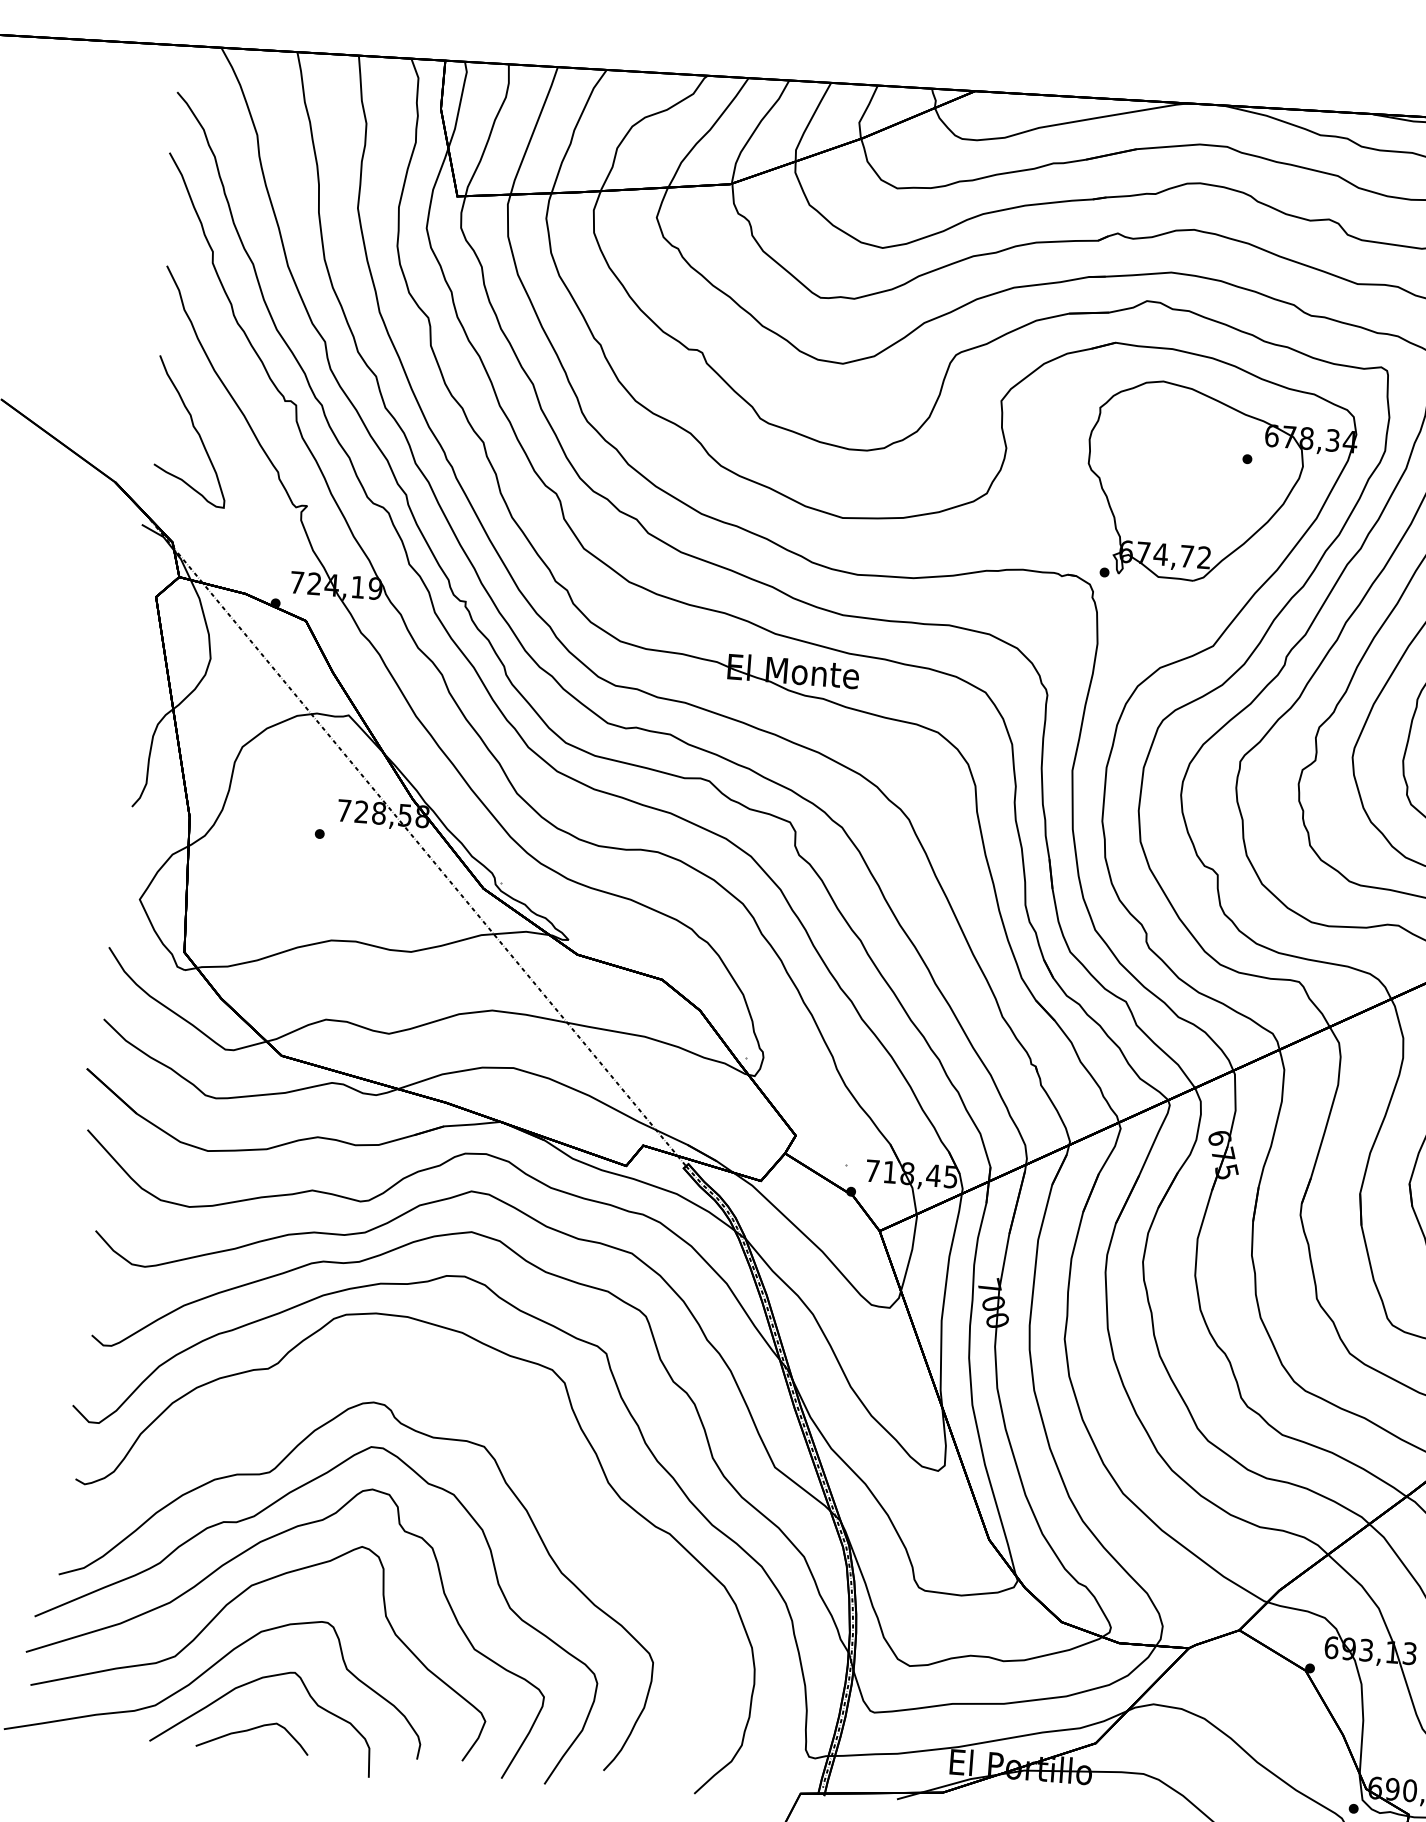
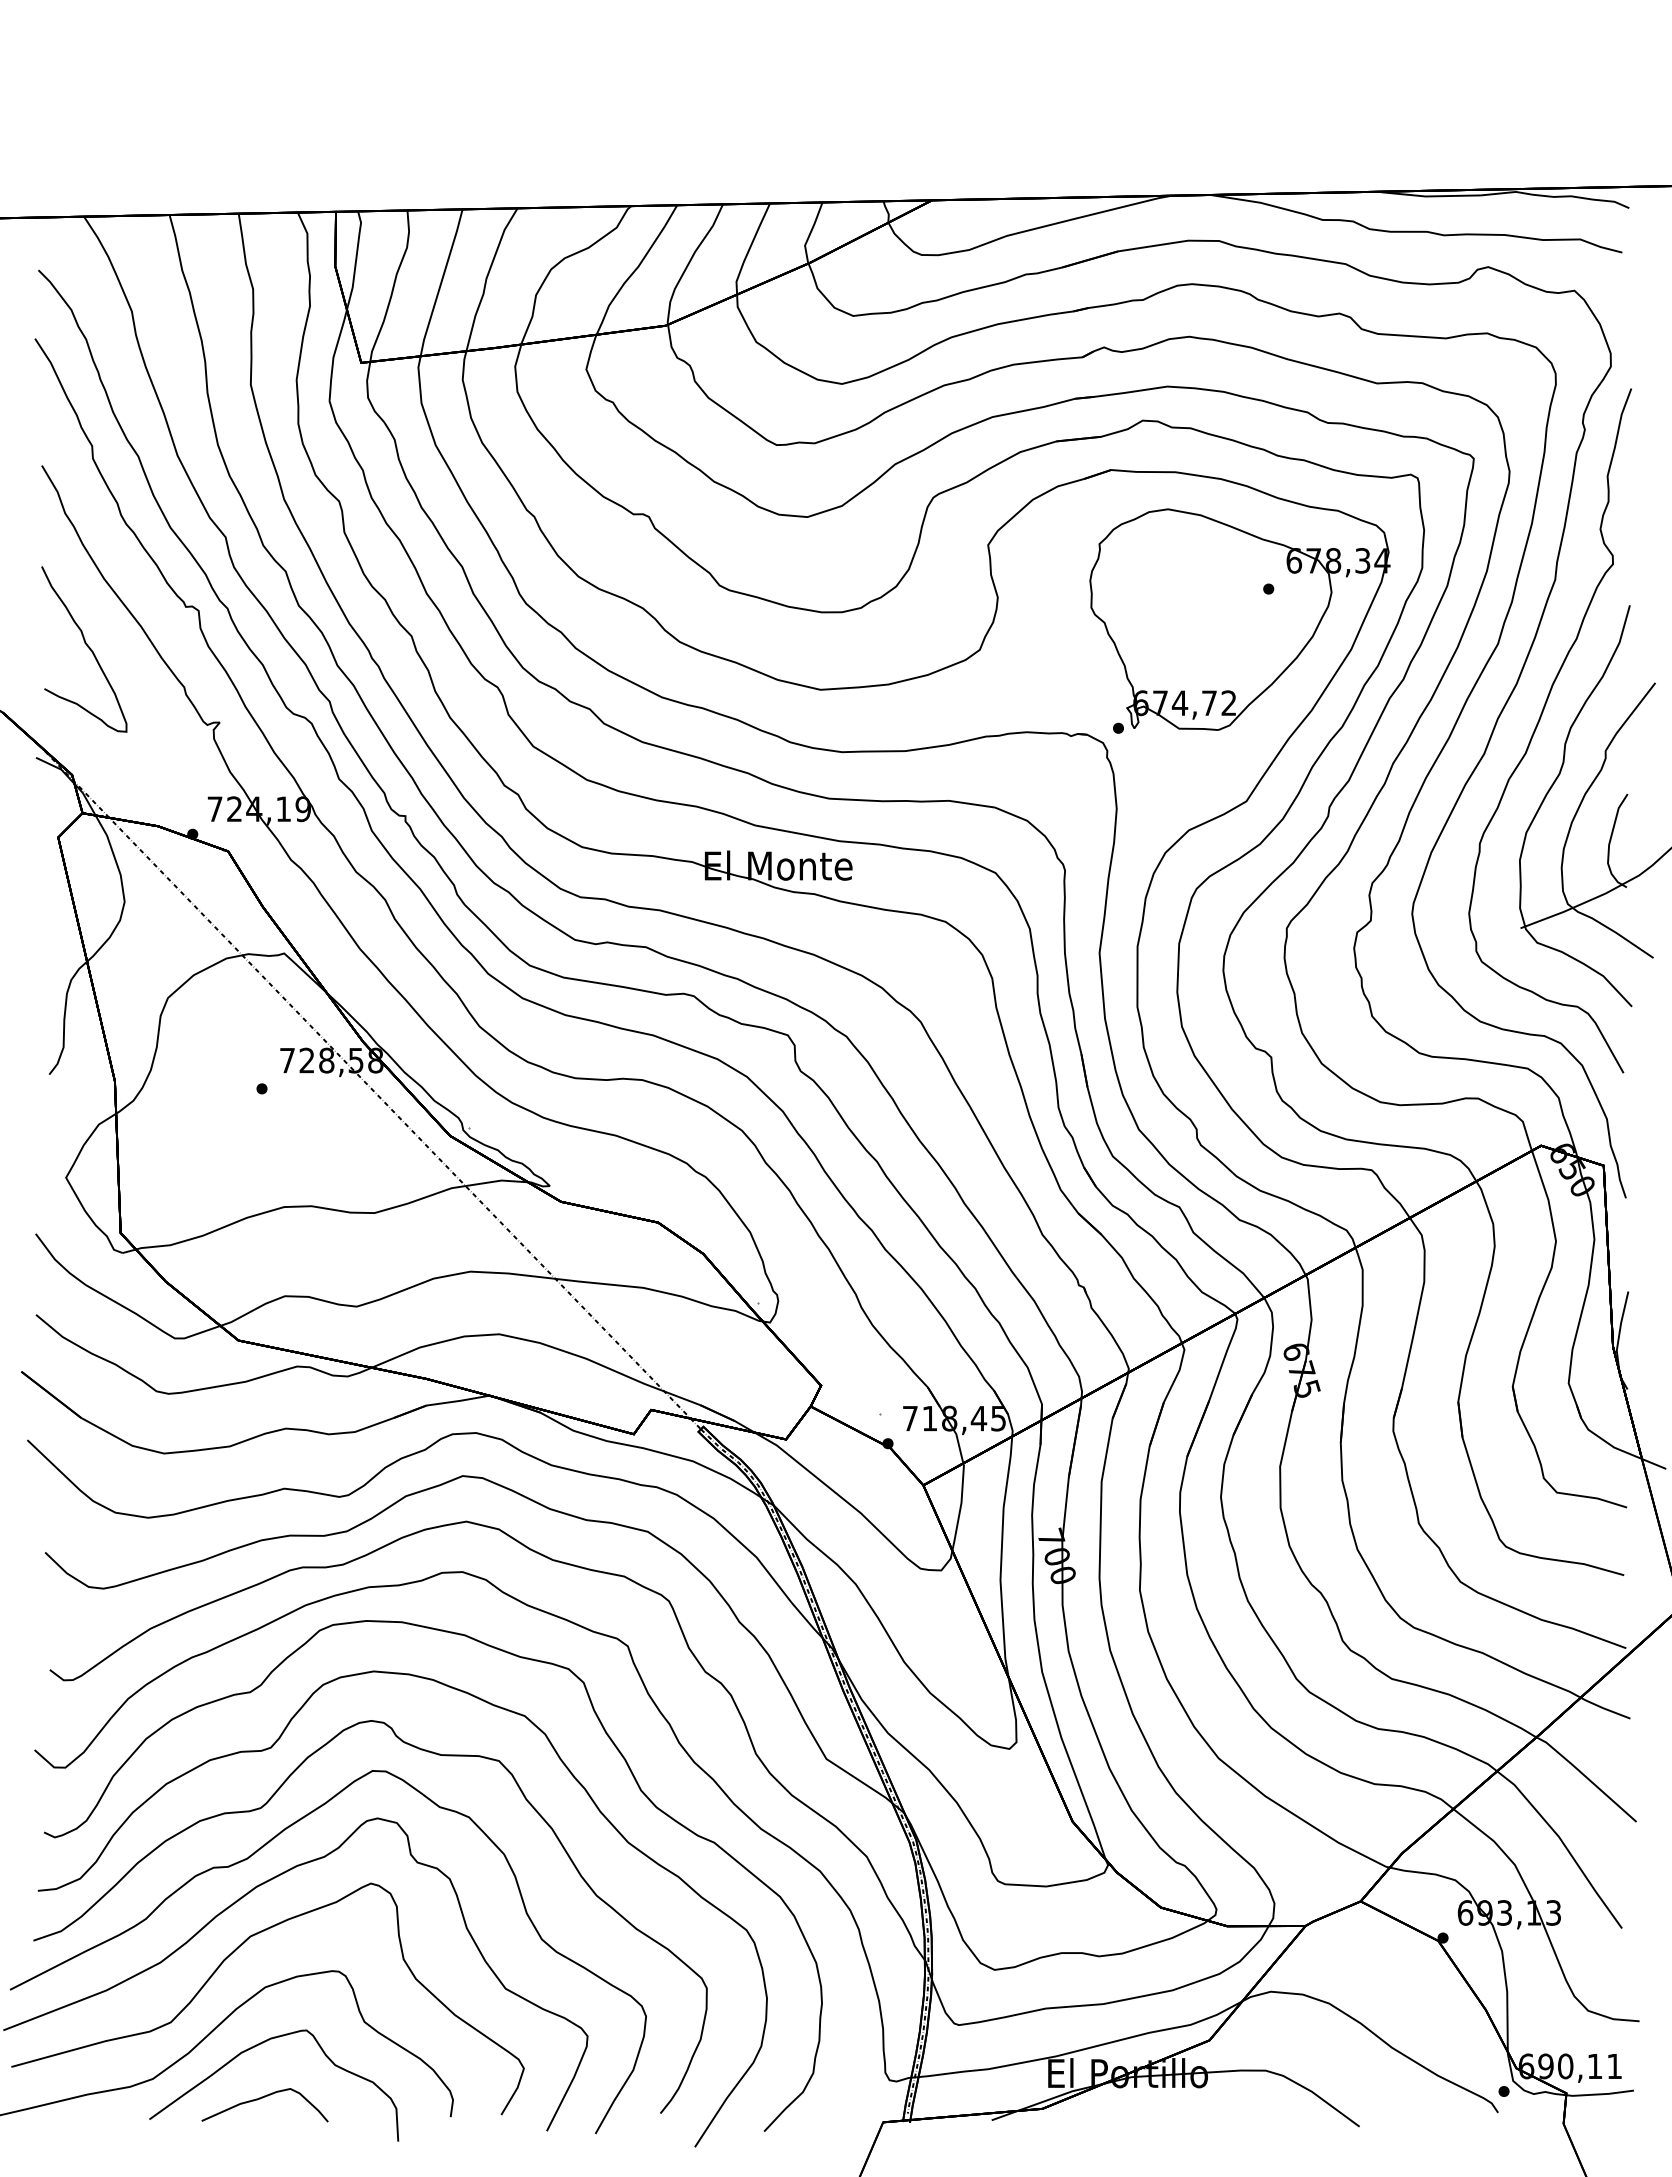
curve: (283, 1420) -> (271, 1748), added

